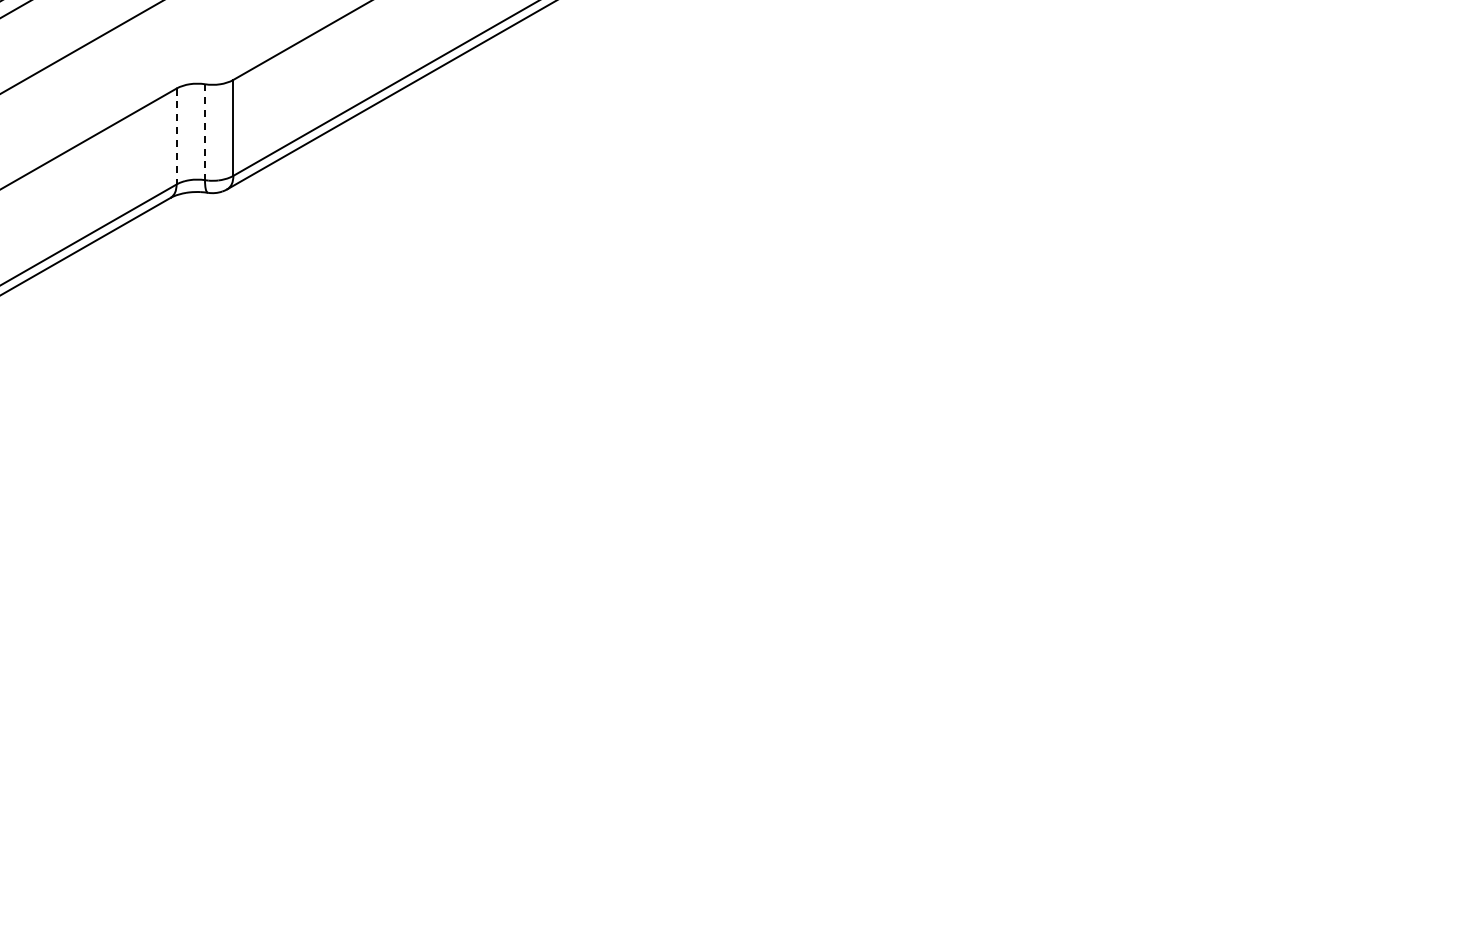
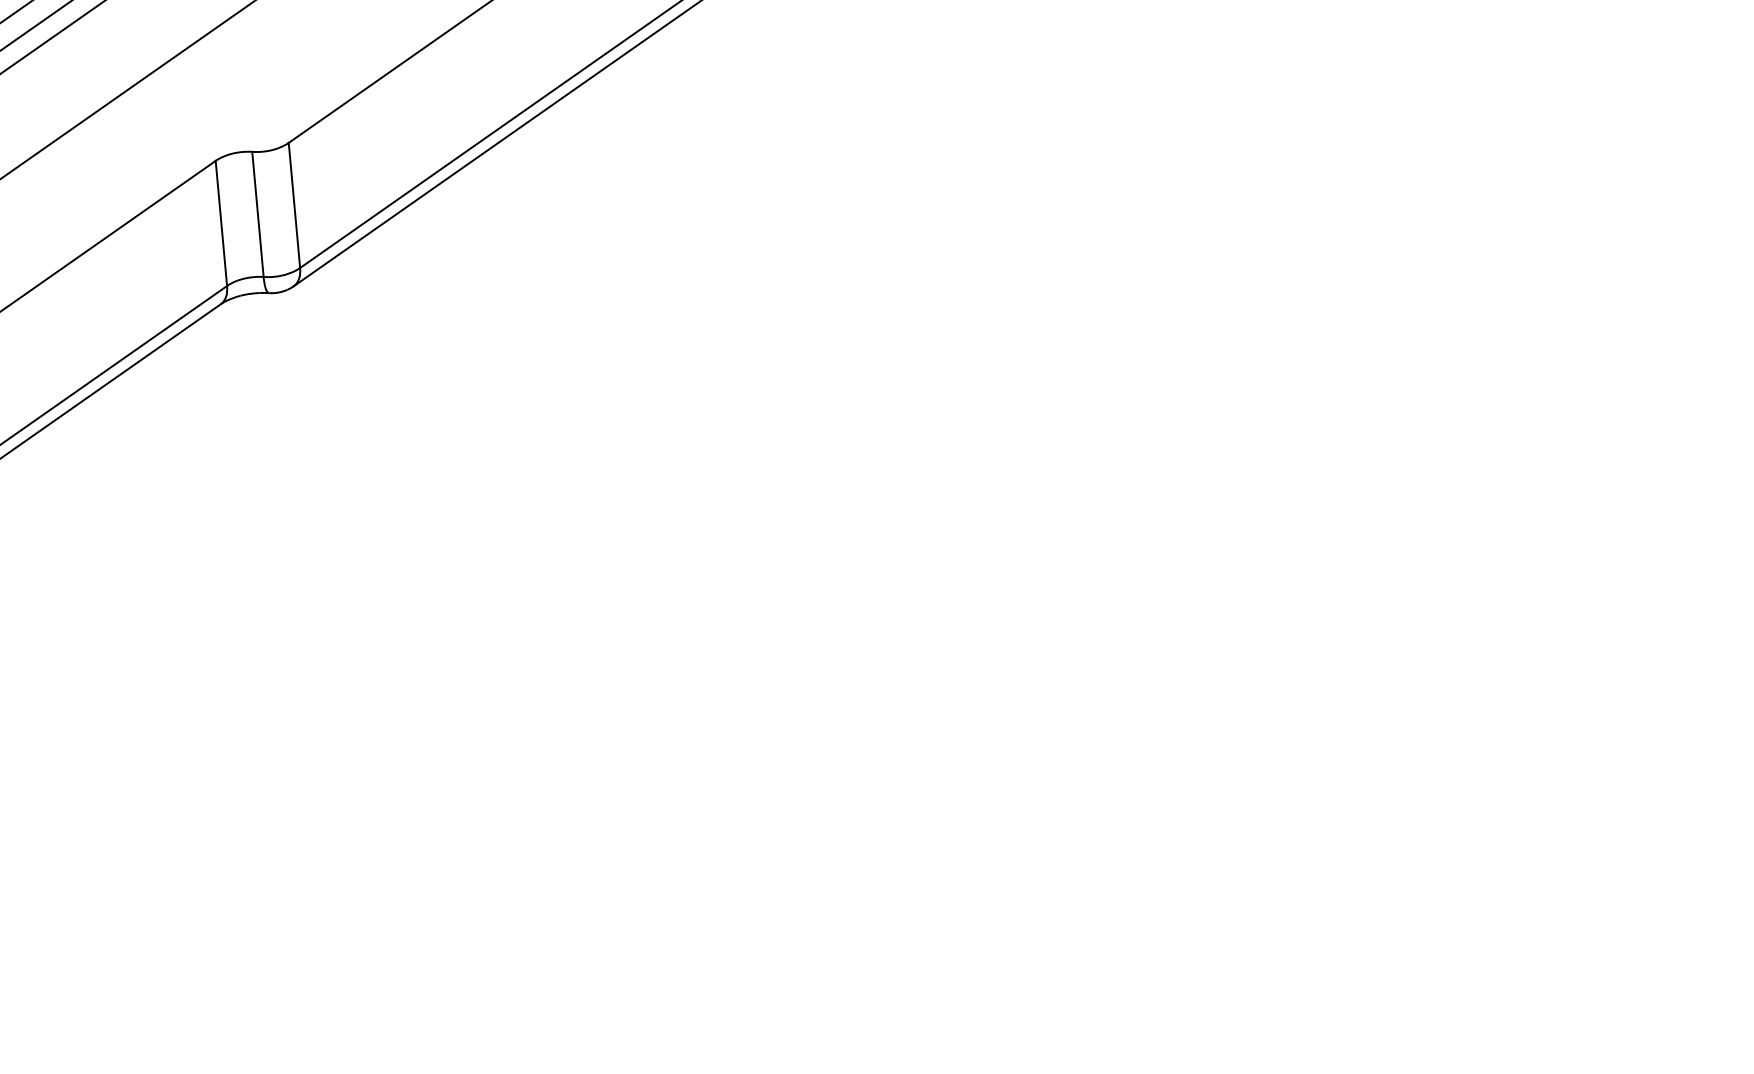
line: (205, 132) -> (258, 214), dashed -> solid
line: (176, 136) -> (221, 223), dashed -> solid

